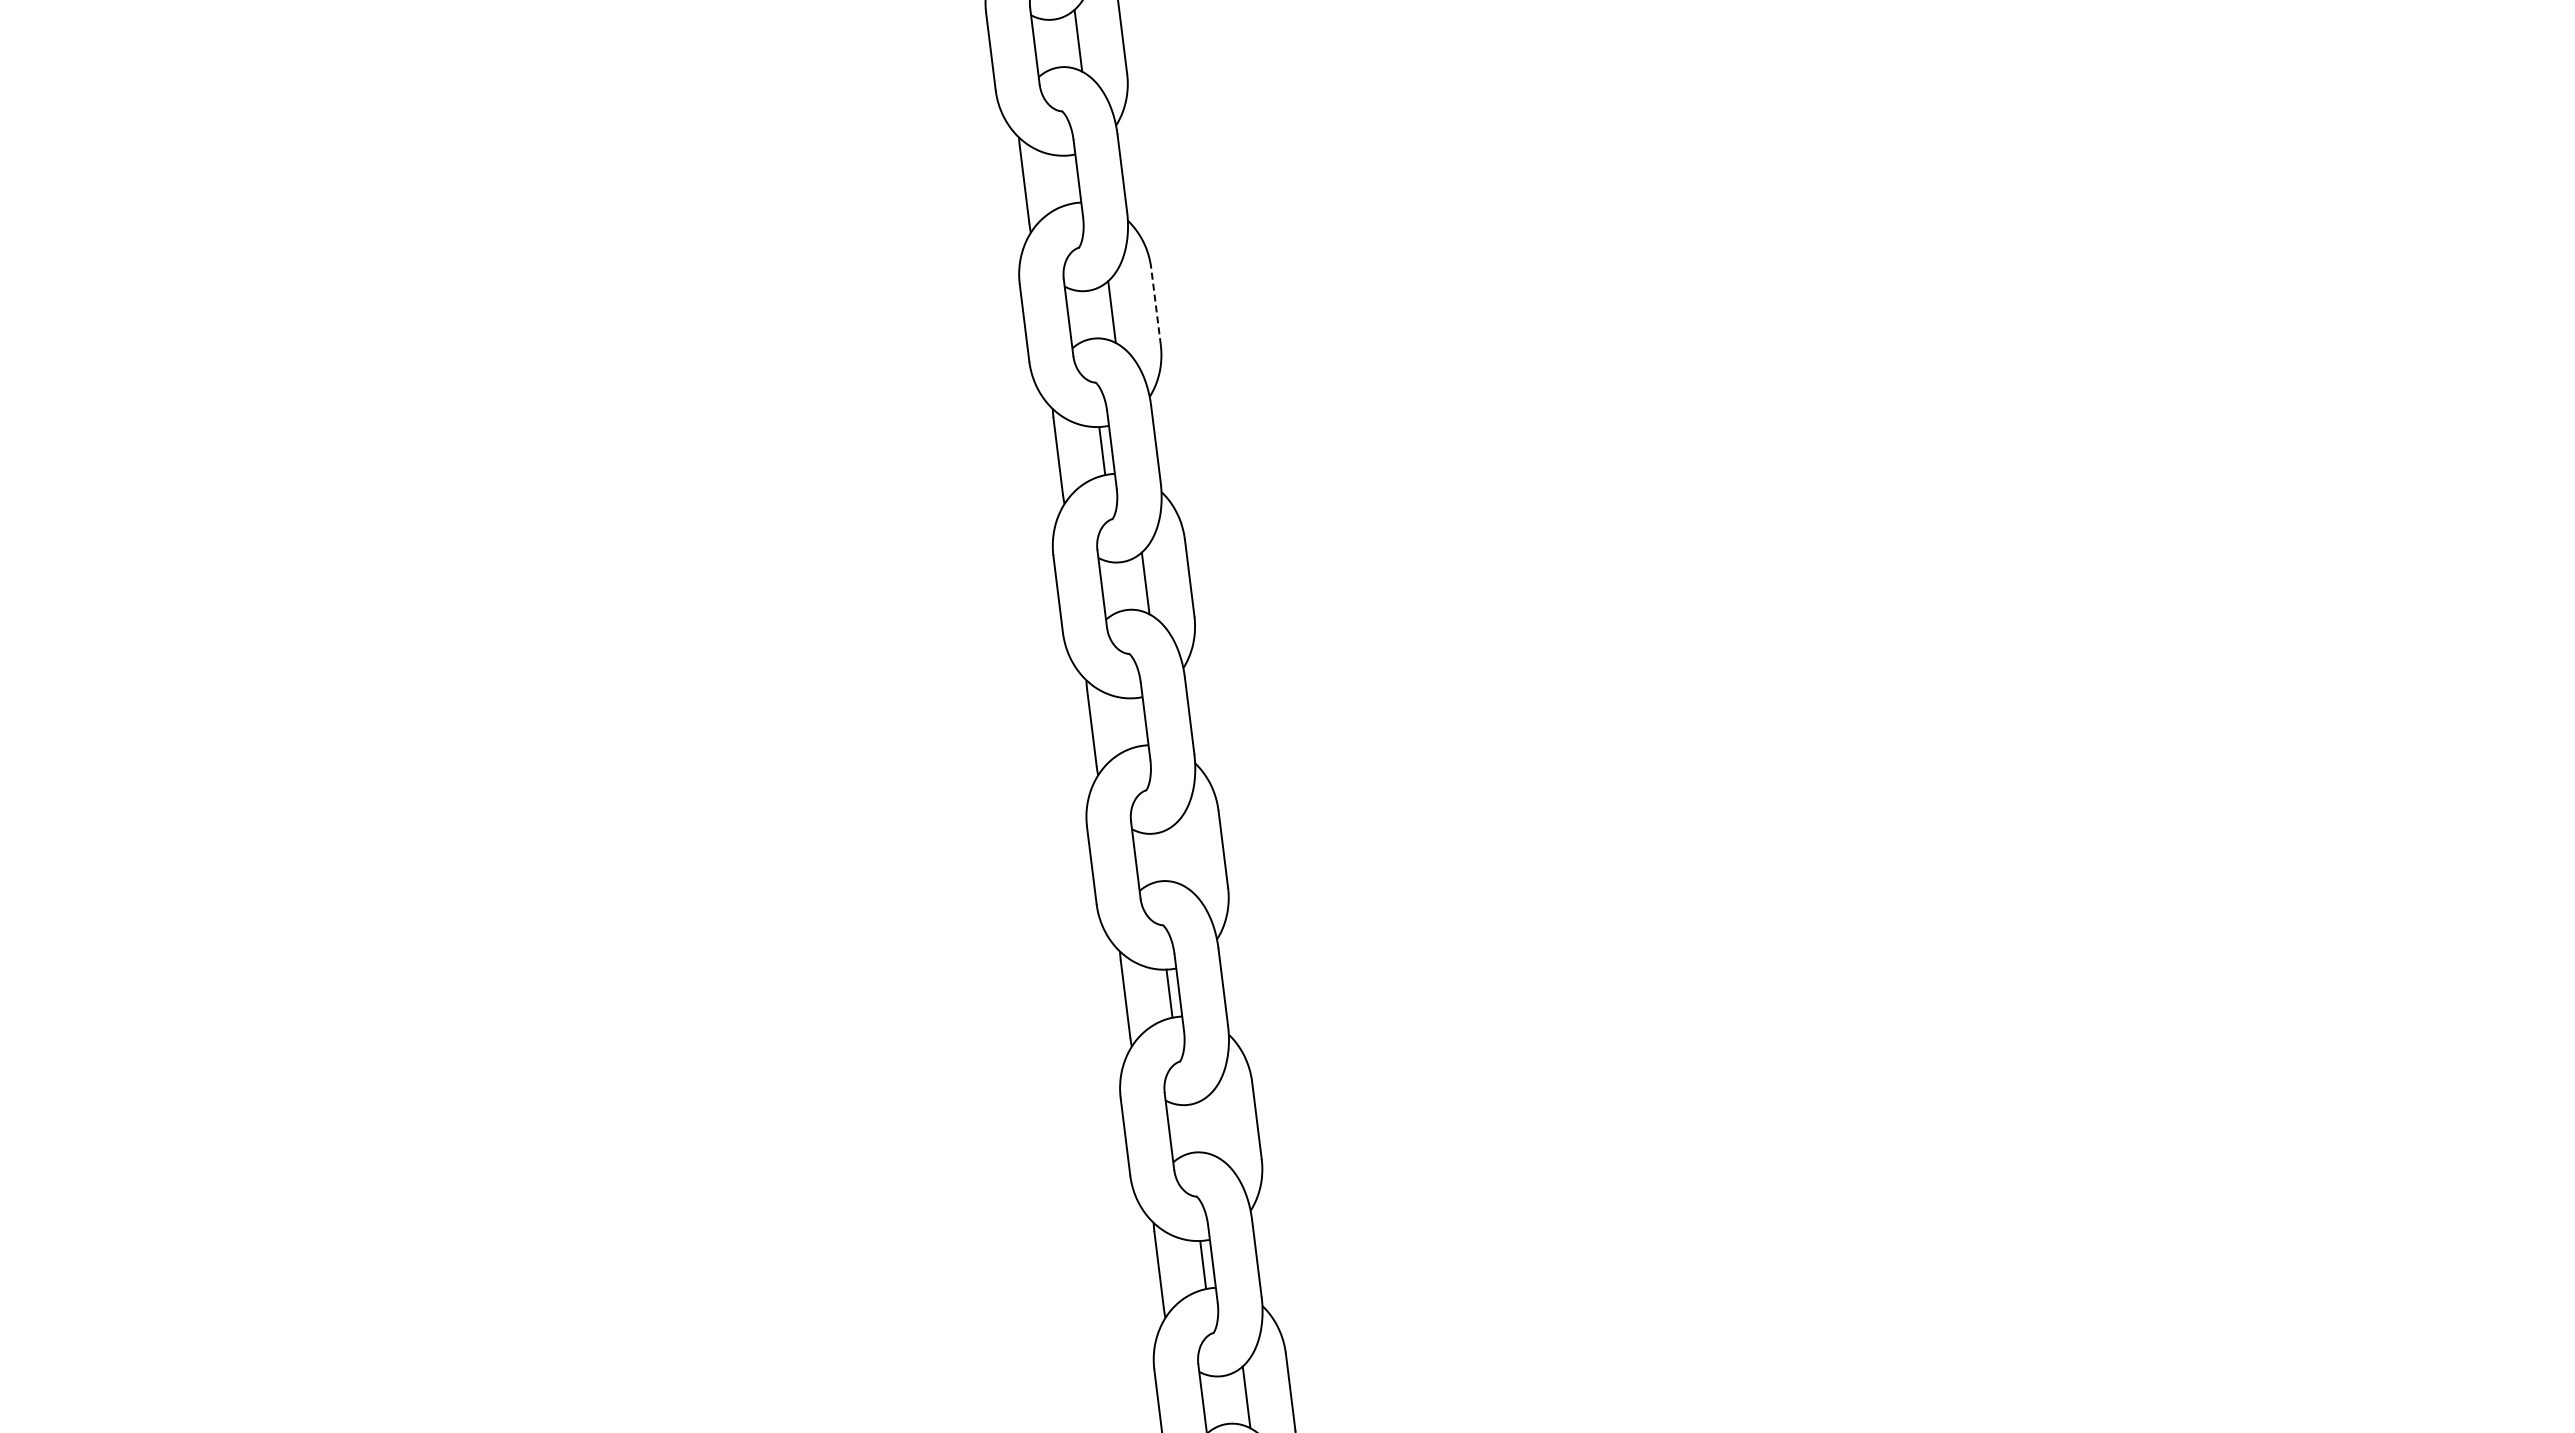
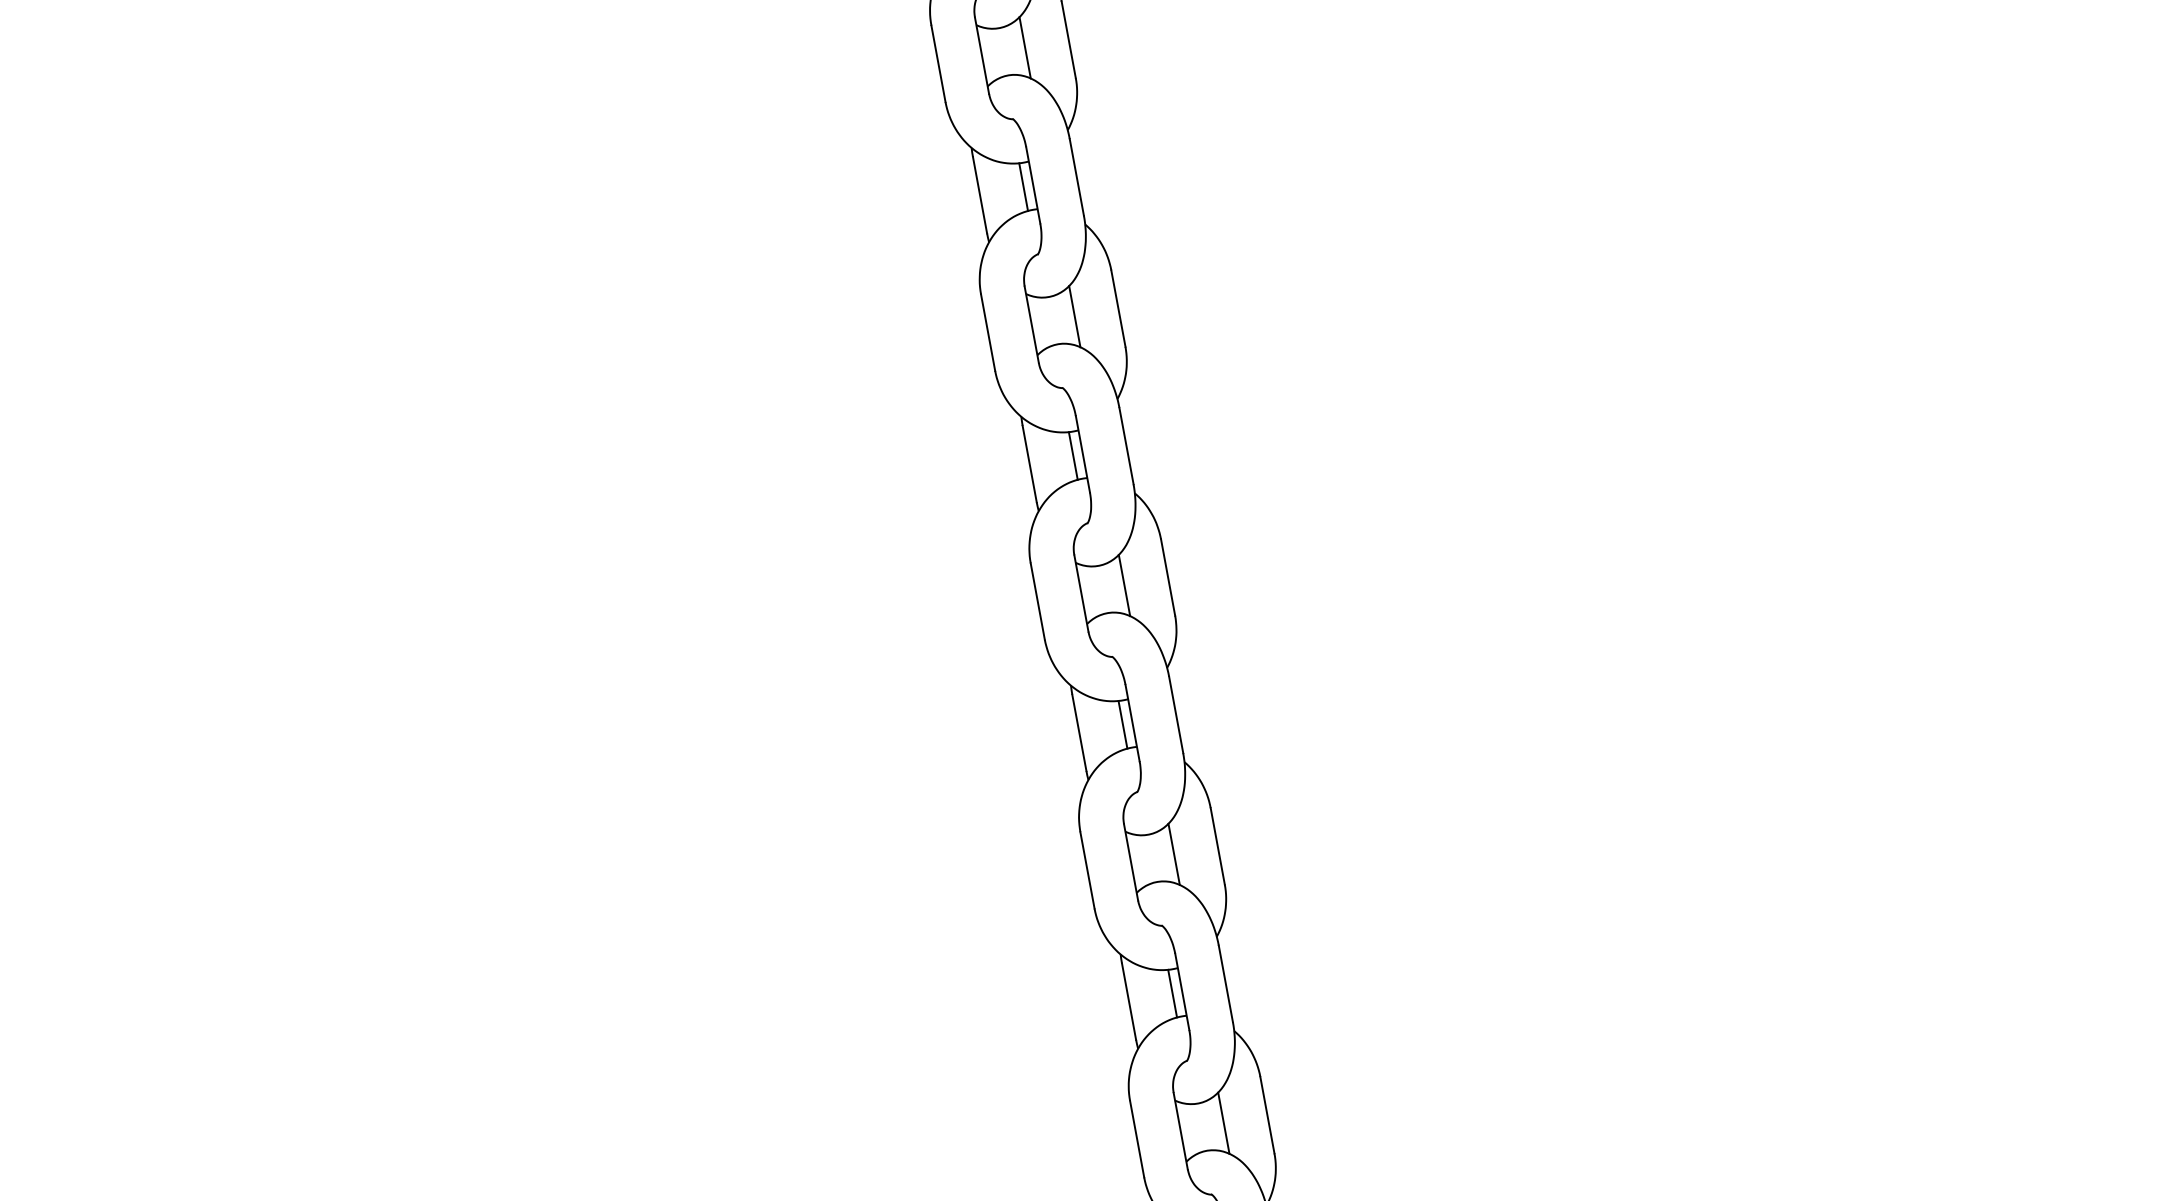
line: (1068, 179) -> (1023, 186), added
line: (1156, 306) -> (1118, 308), dashed -> solid
line: (1135, 722) -> (1122, 724), added
line: (1179, 854) -> (1174, 854), added
line: (1212, 1125) -> (1223, 1122), added

